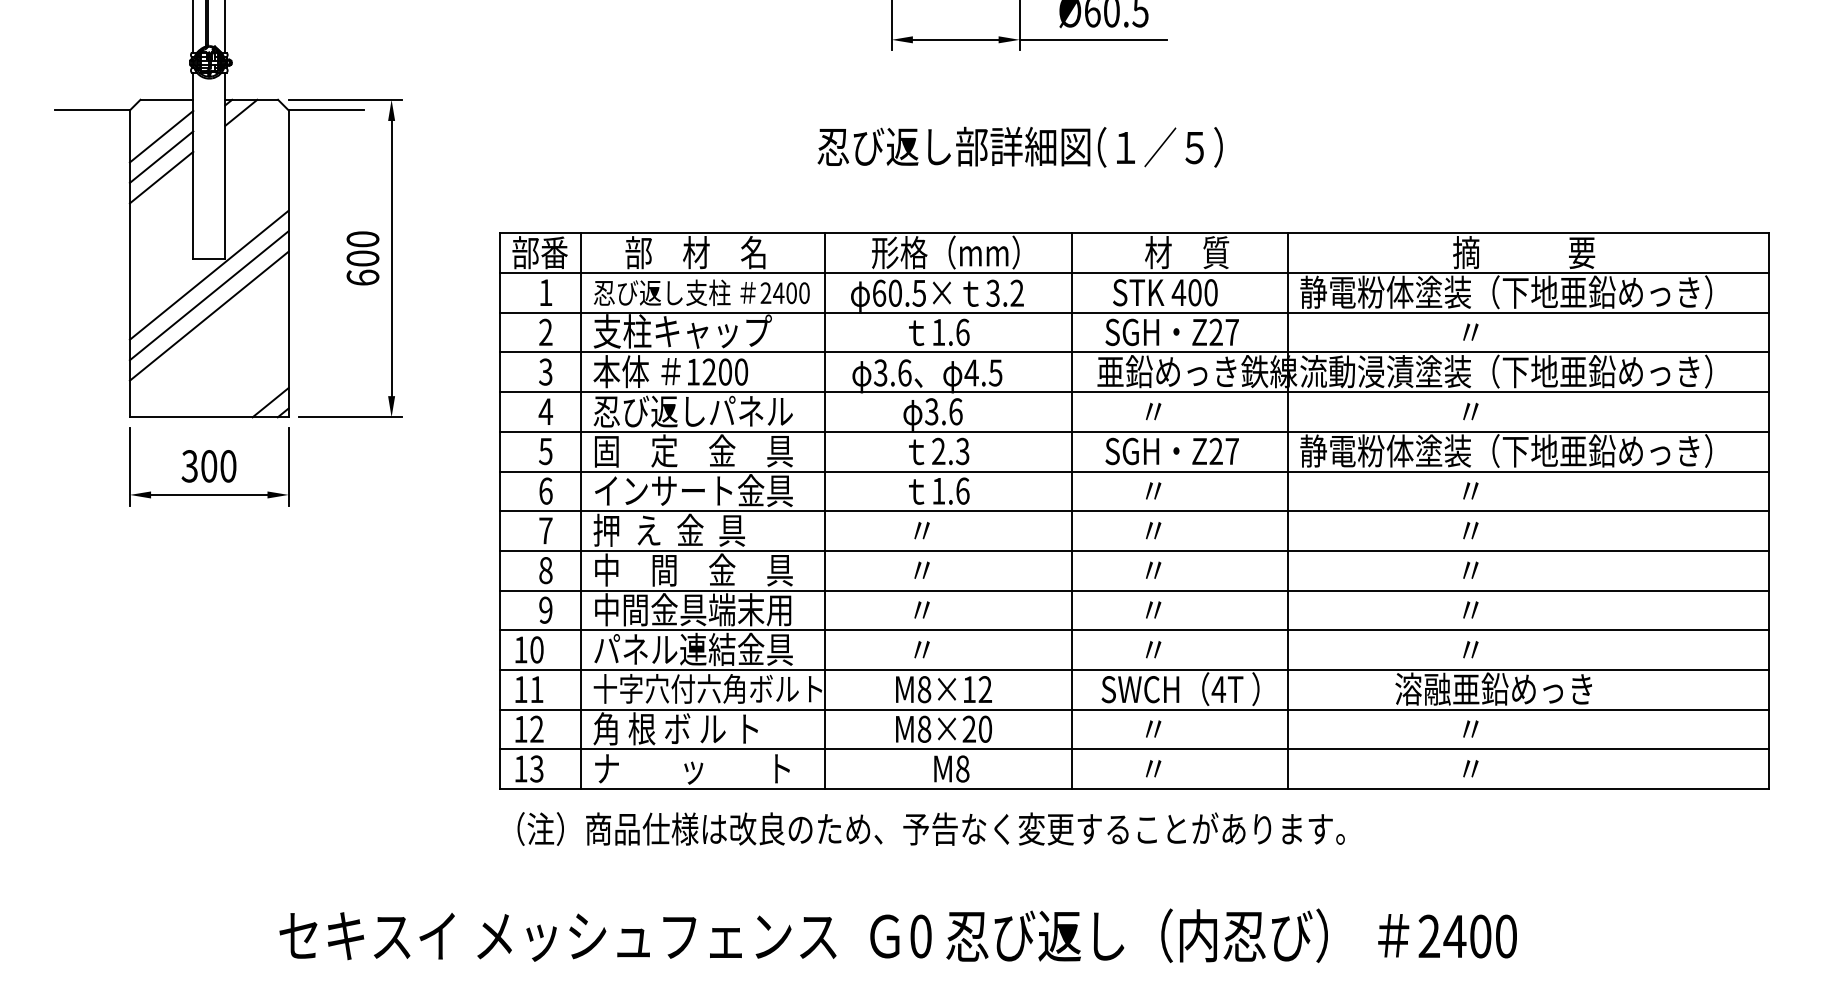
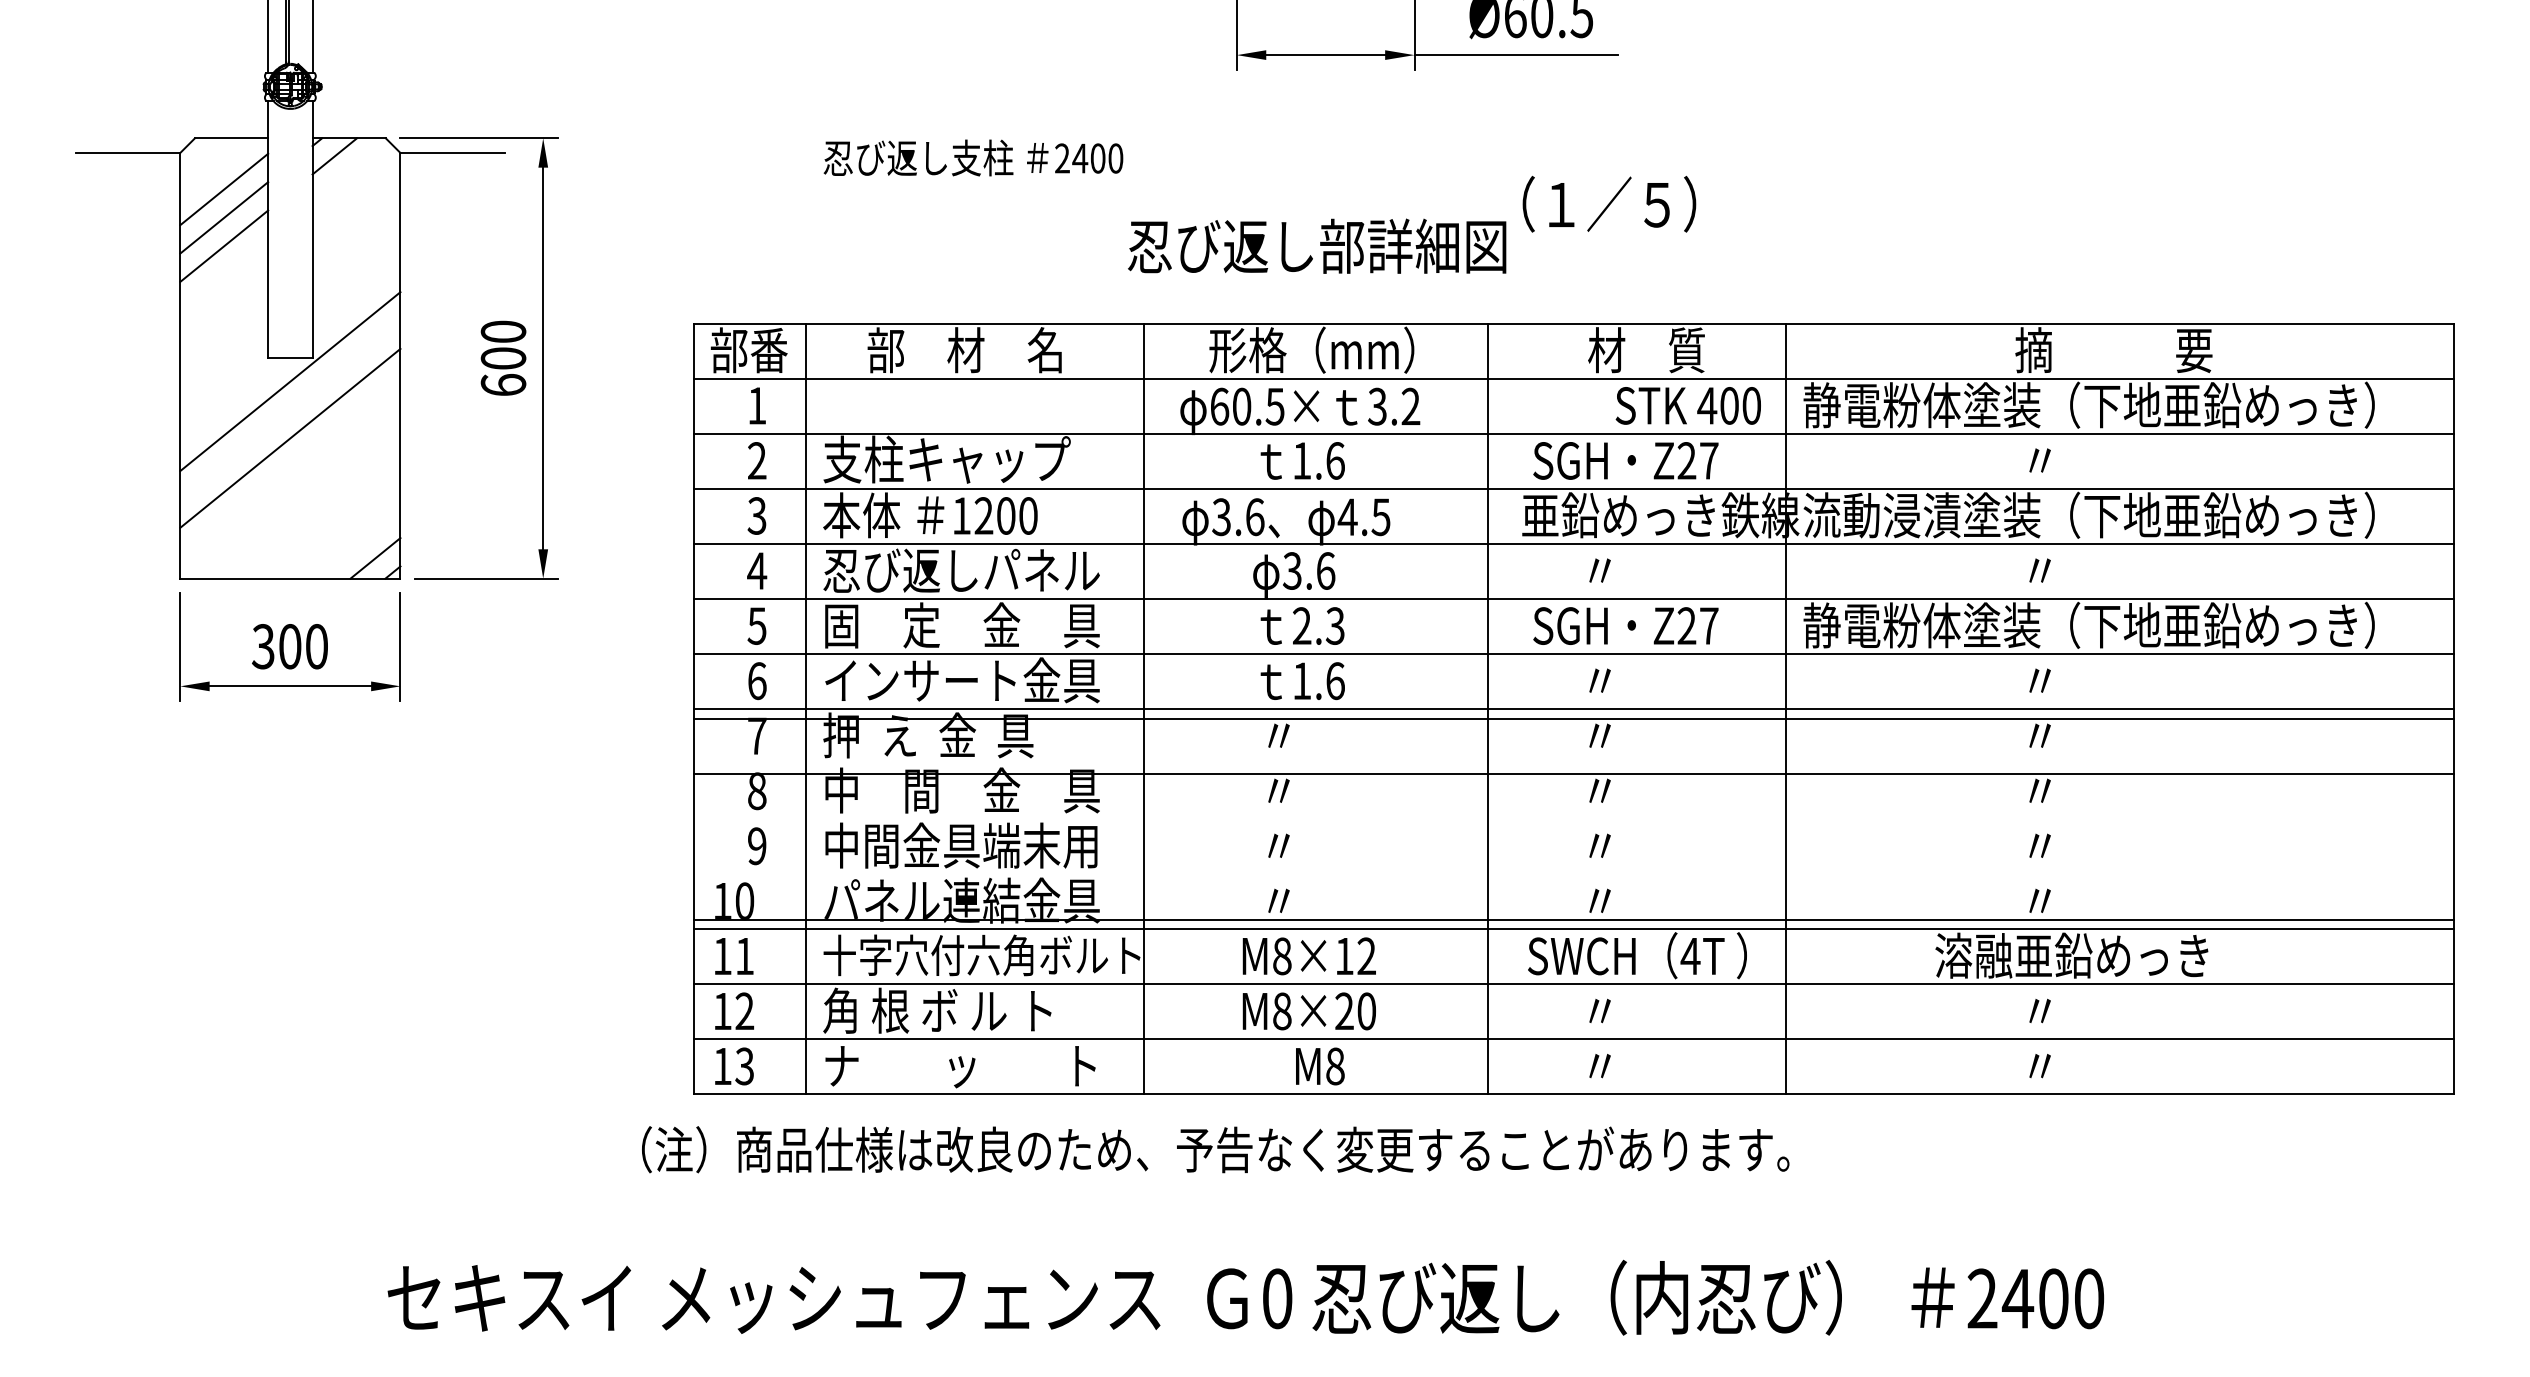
text: (954, 146) -> (1317, 245), moved
text: (701, 292) -> (973, 157), moved
text: (1164, 292) -> (1687, 405), moved
line: (209, 295) -> (290, 409), removed
line: (1134, 550) -> (1573, 718), moved
line: (1134, 590) -> (1573, 774), moved
line: (1134, 630) -> (1573, 920), moved
text: (931, 828) -> (1215, 1149), moved

